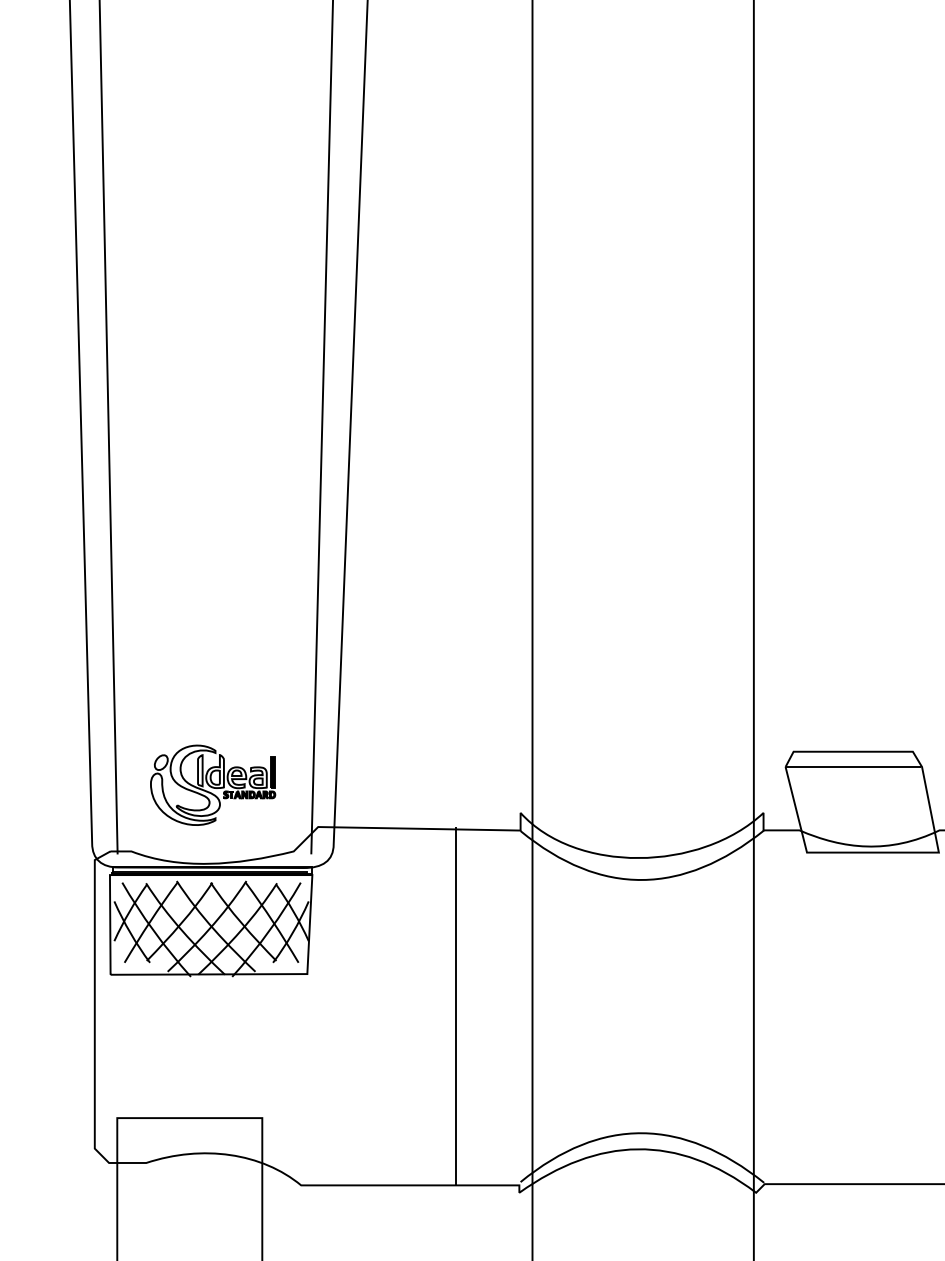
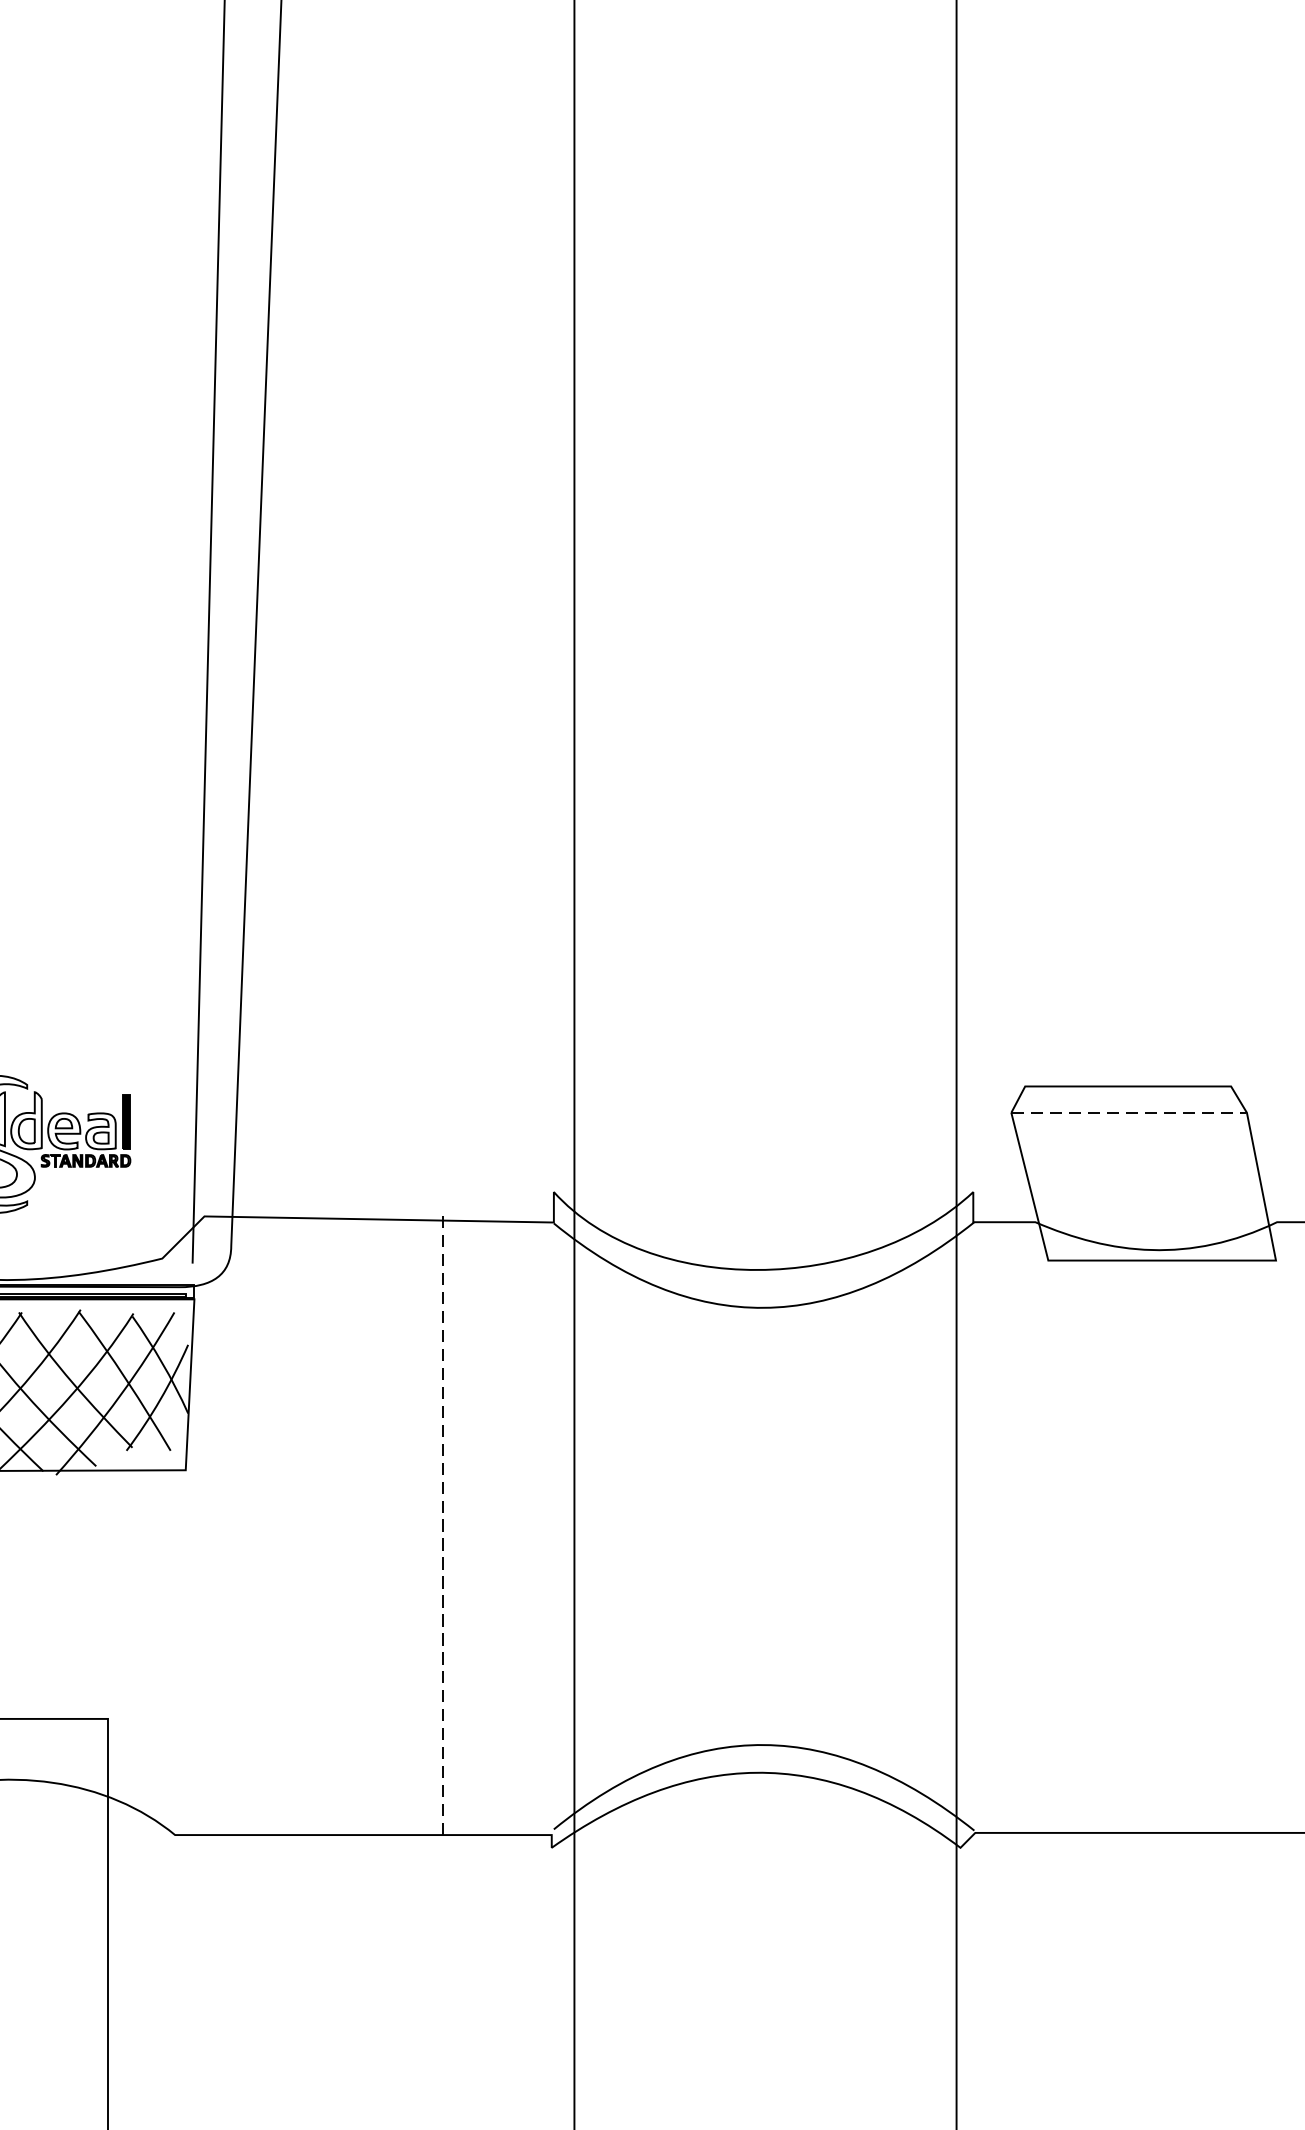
line: (853, 766) -> (1128, 1111), solid -> dashed
line: (456, 1006) -> (443, 1526), solid -> dashed

